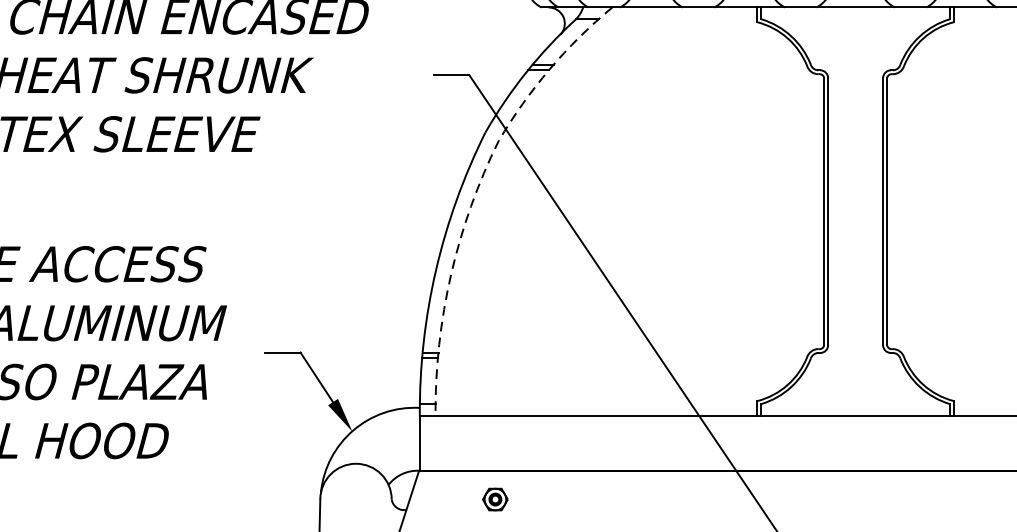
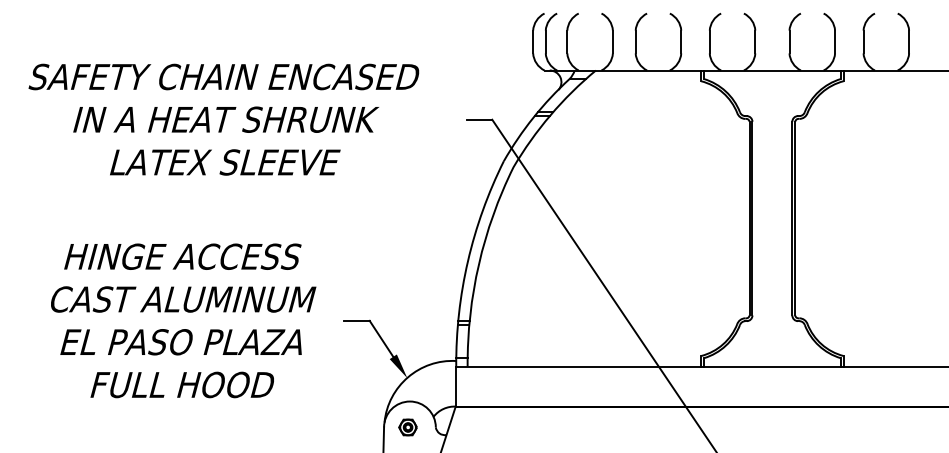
line: (478, 189) -> (498, 202), dashed -> solid
part: (494, 499) -> (407, 427), moved

